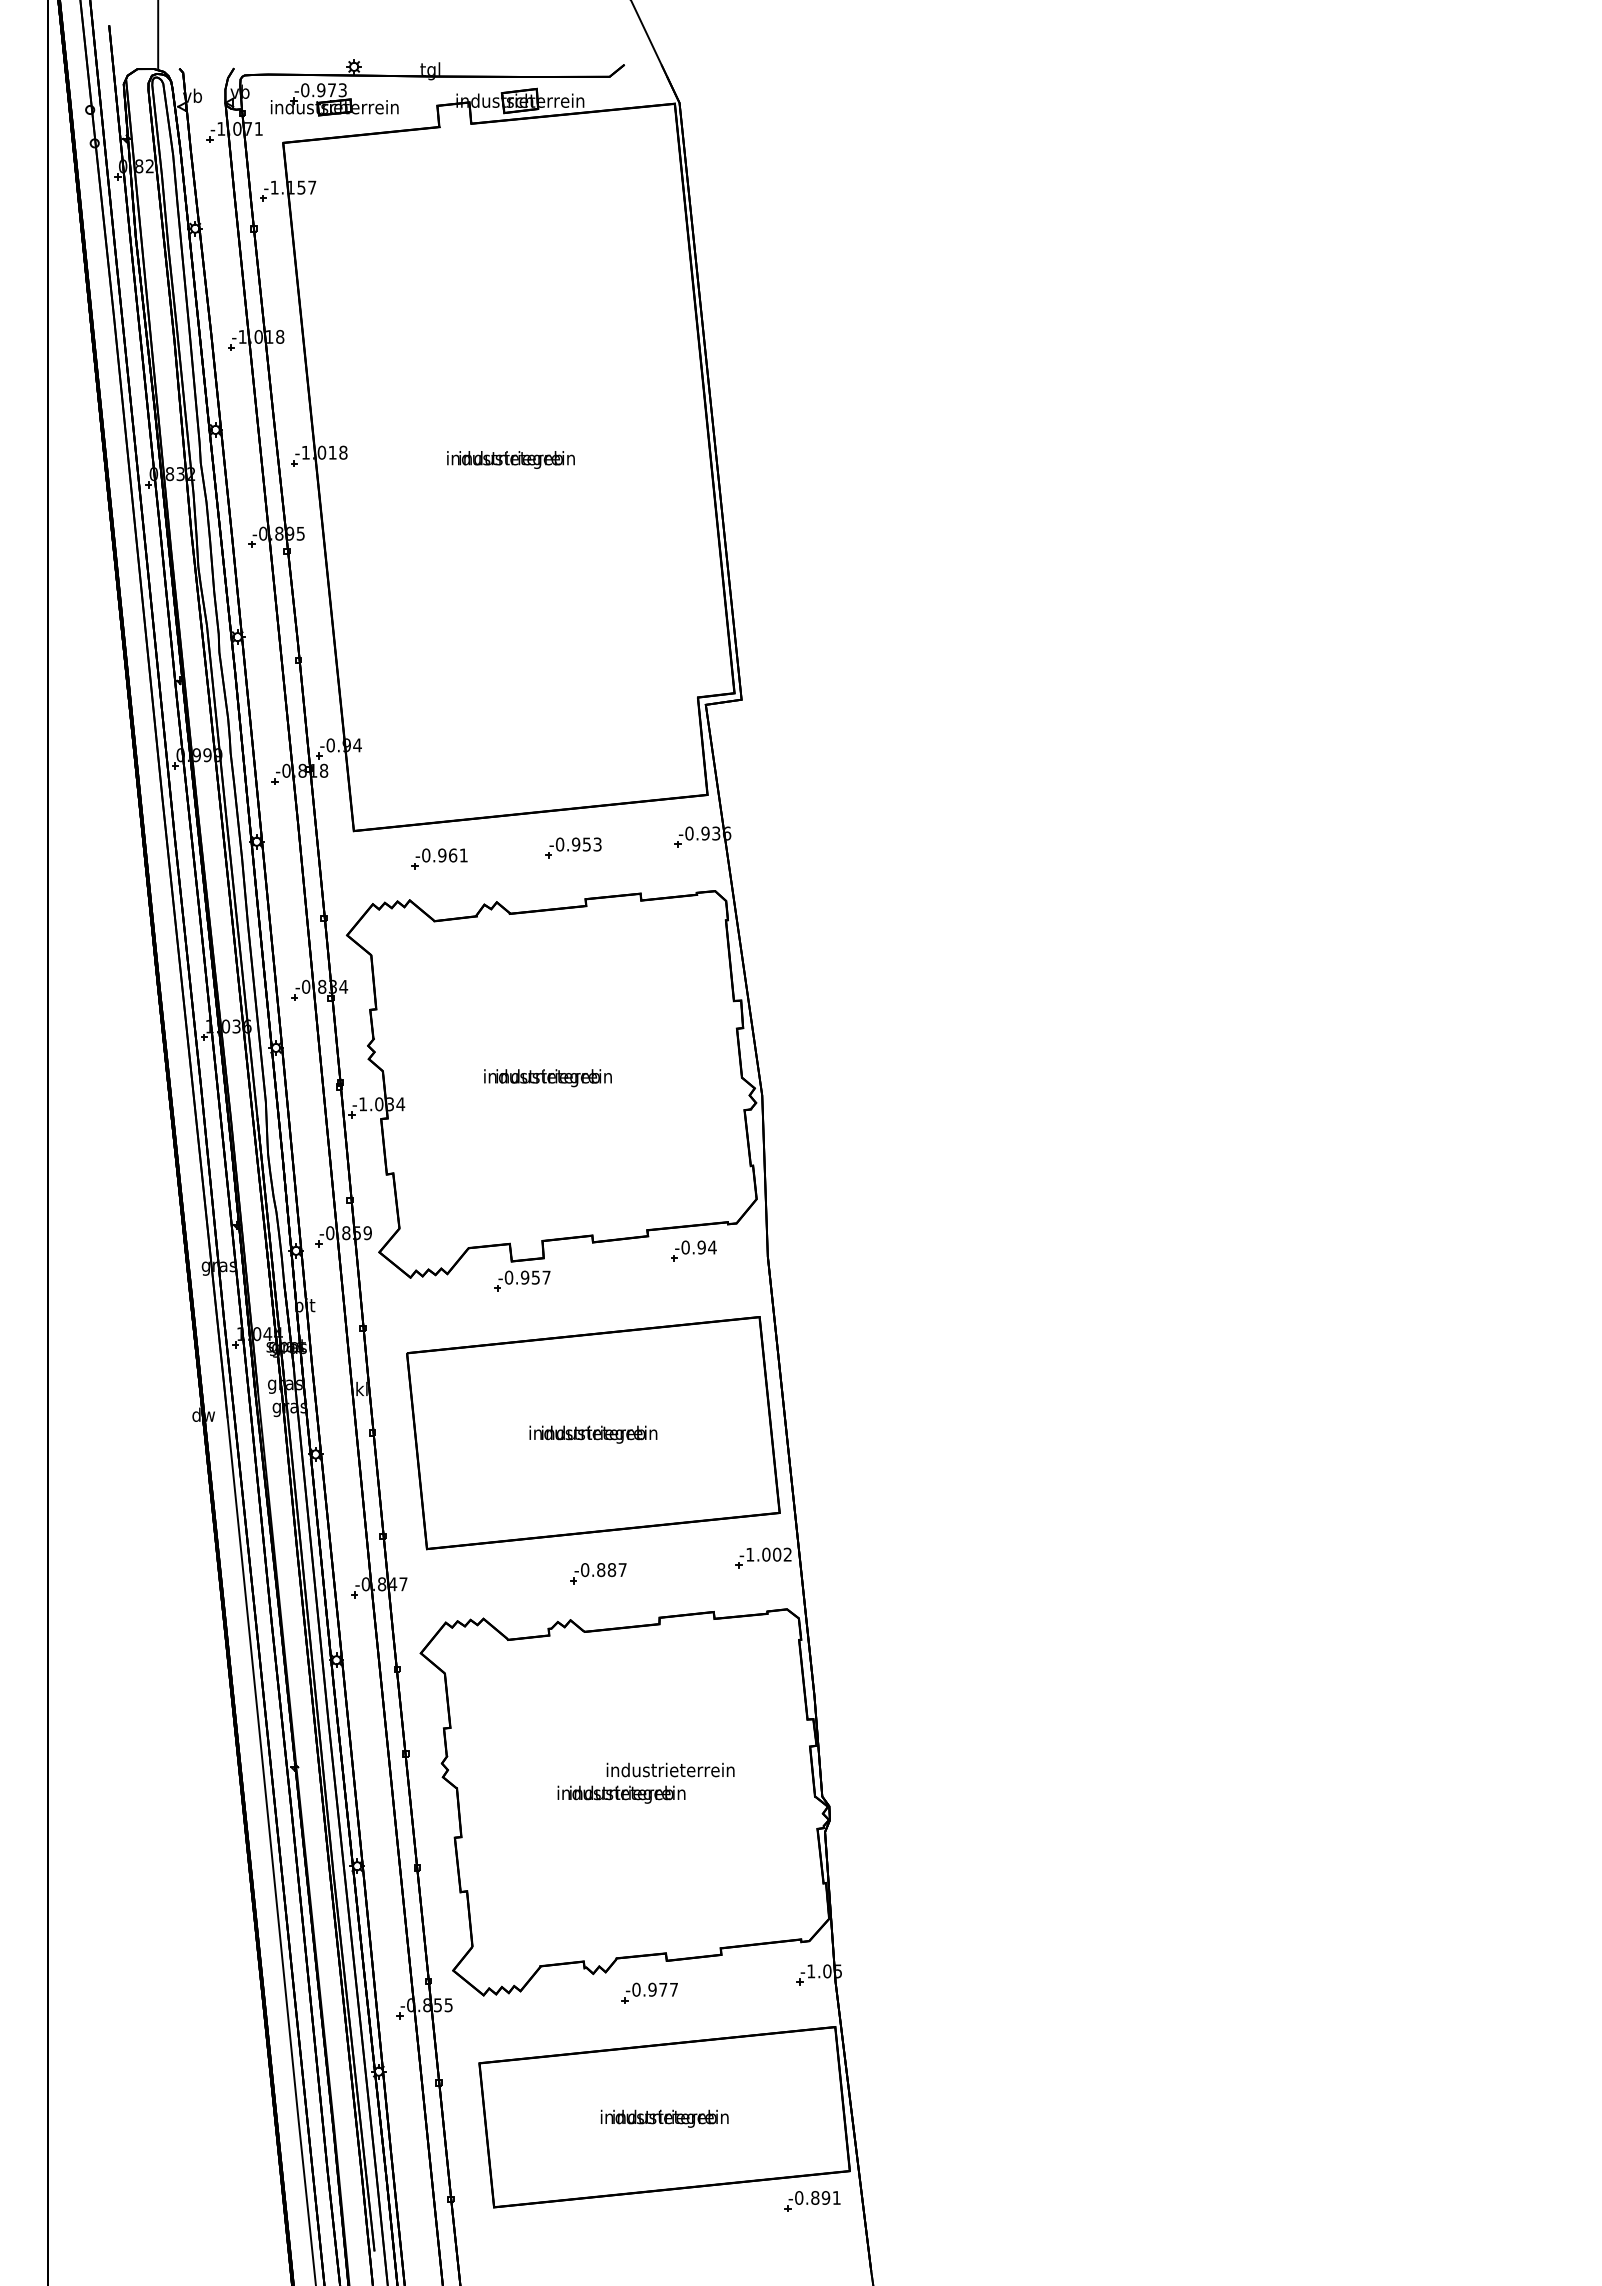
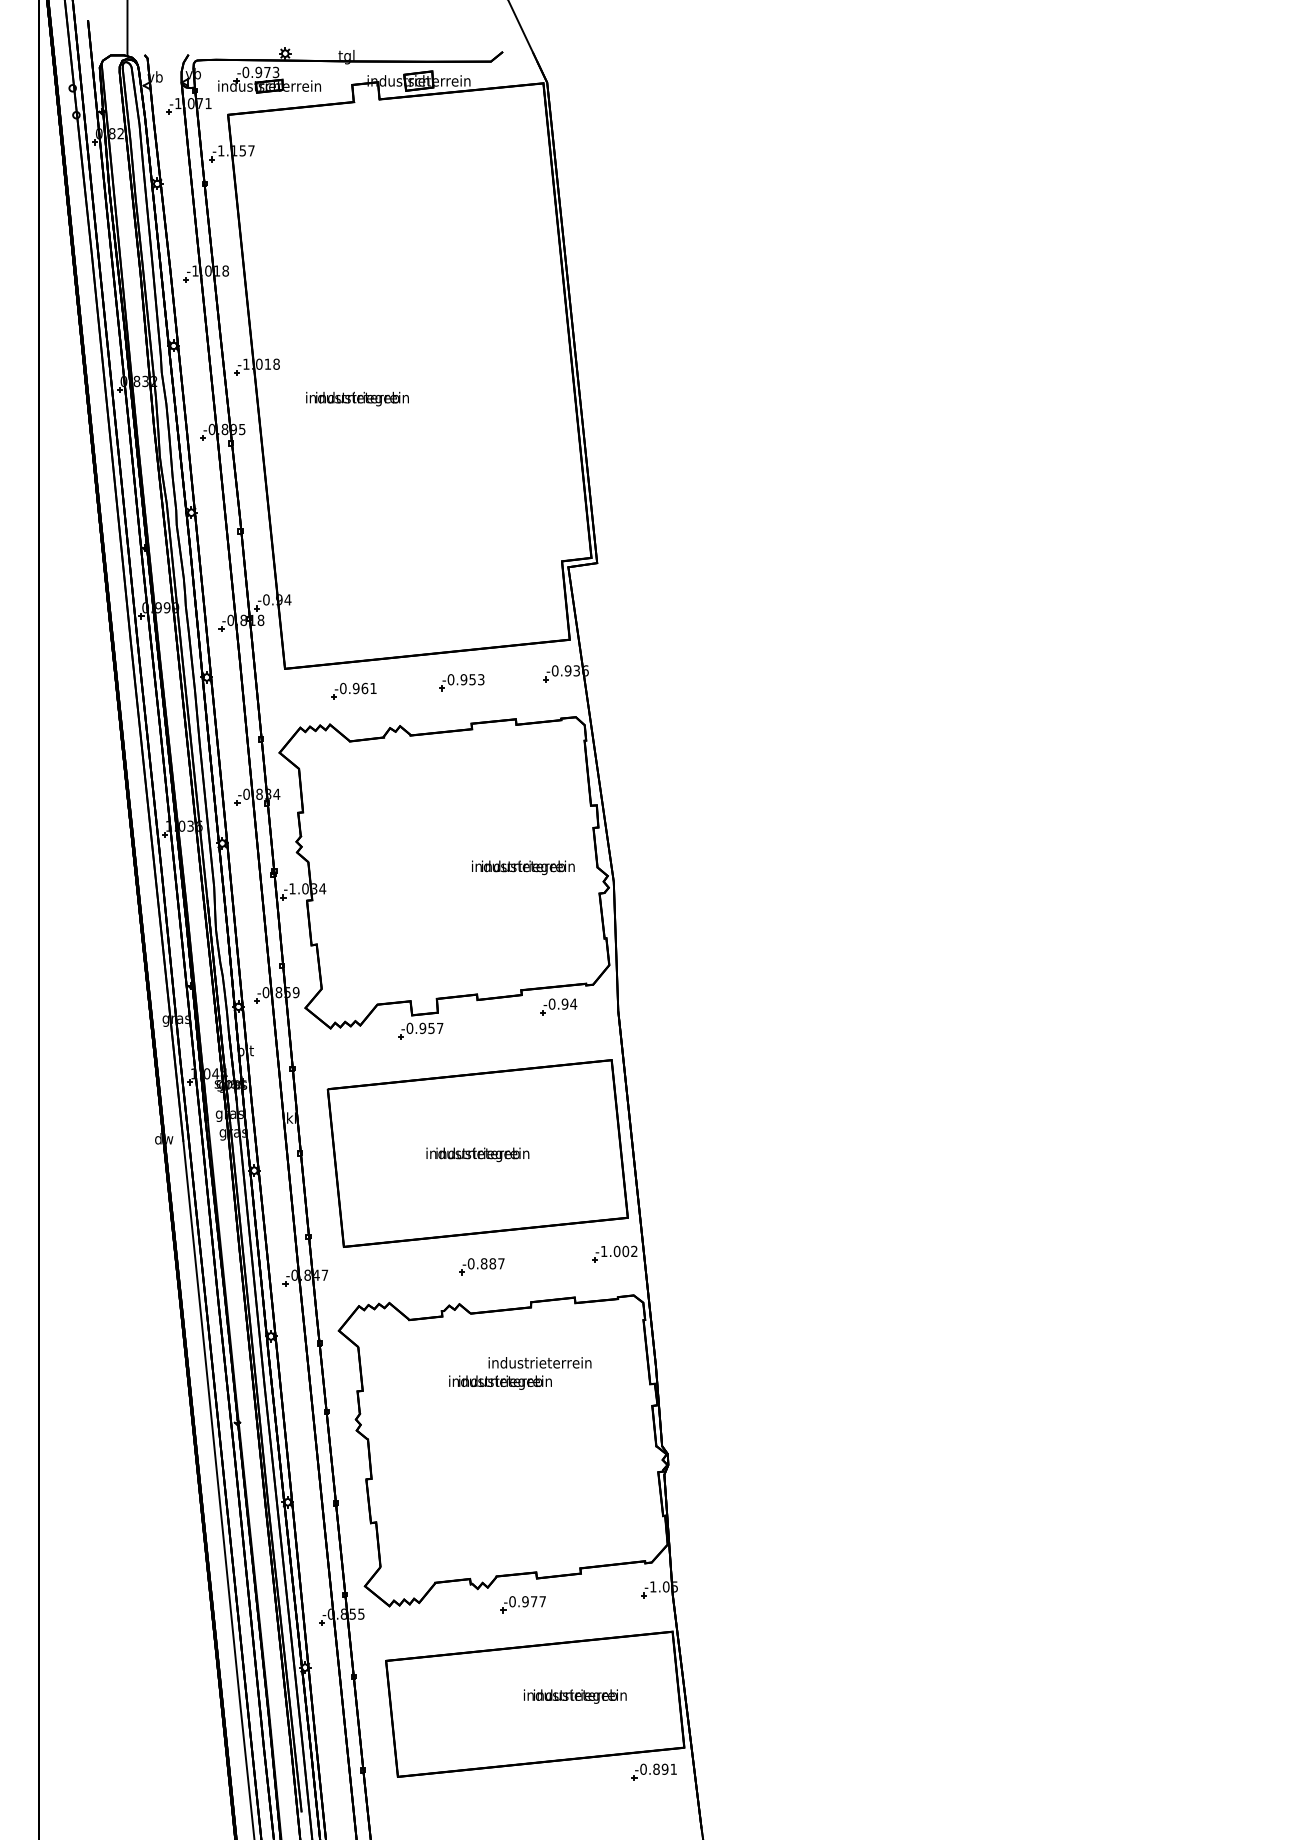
text: (510, 459) -> (357, 398), moved
text: (548, 1077) -> (523, 867), moved
text: (646, 1783) -> (520, 1373), moved
text: (664, 2118) -> (575, 1696), moved

